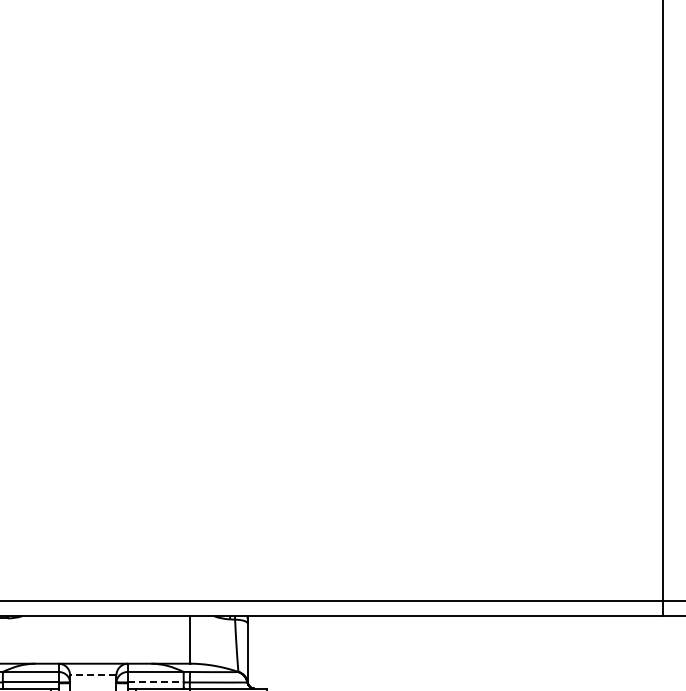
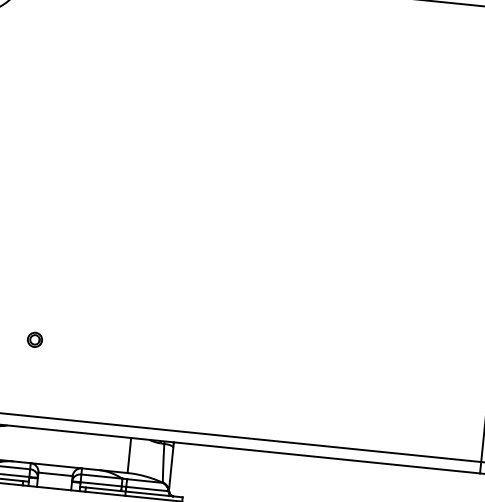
part: (46, 497) -> (34, 339), added
line: (92, 675) -> (54, 474), dashed -> solid
line: (155, 682) -> (100, 484), dashed -> solid

